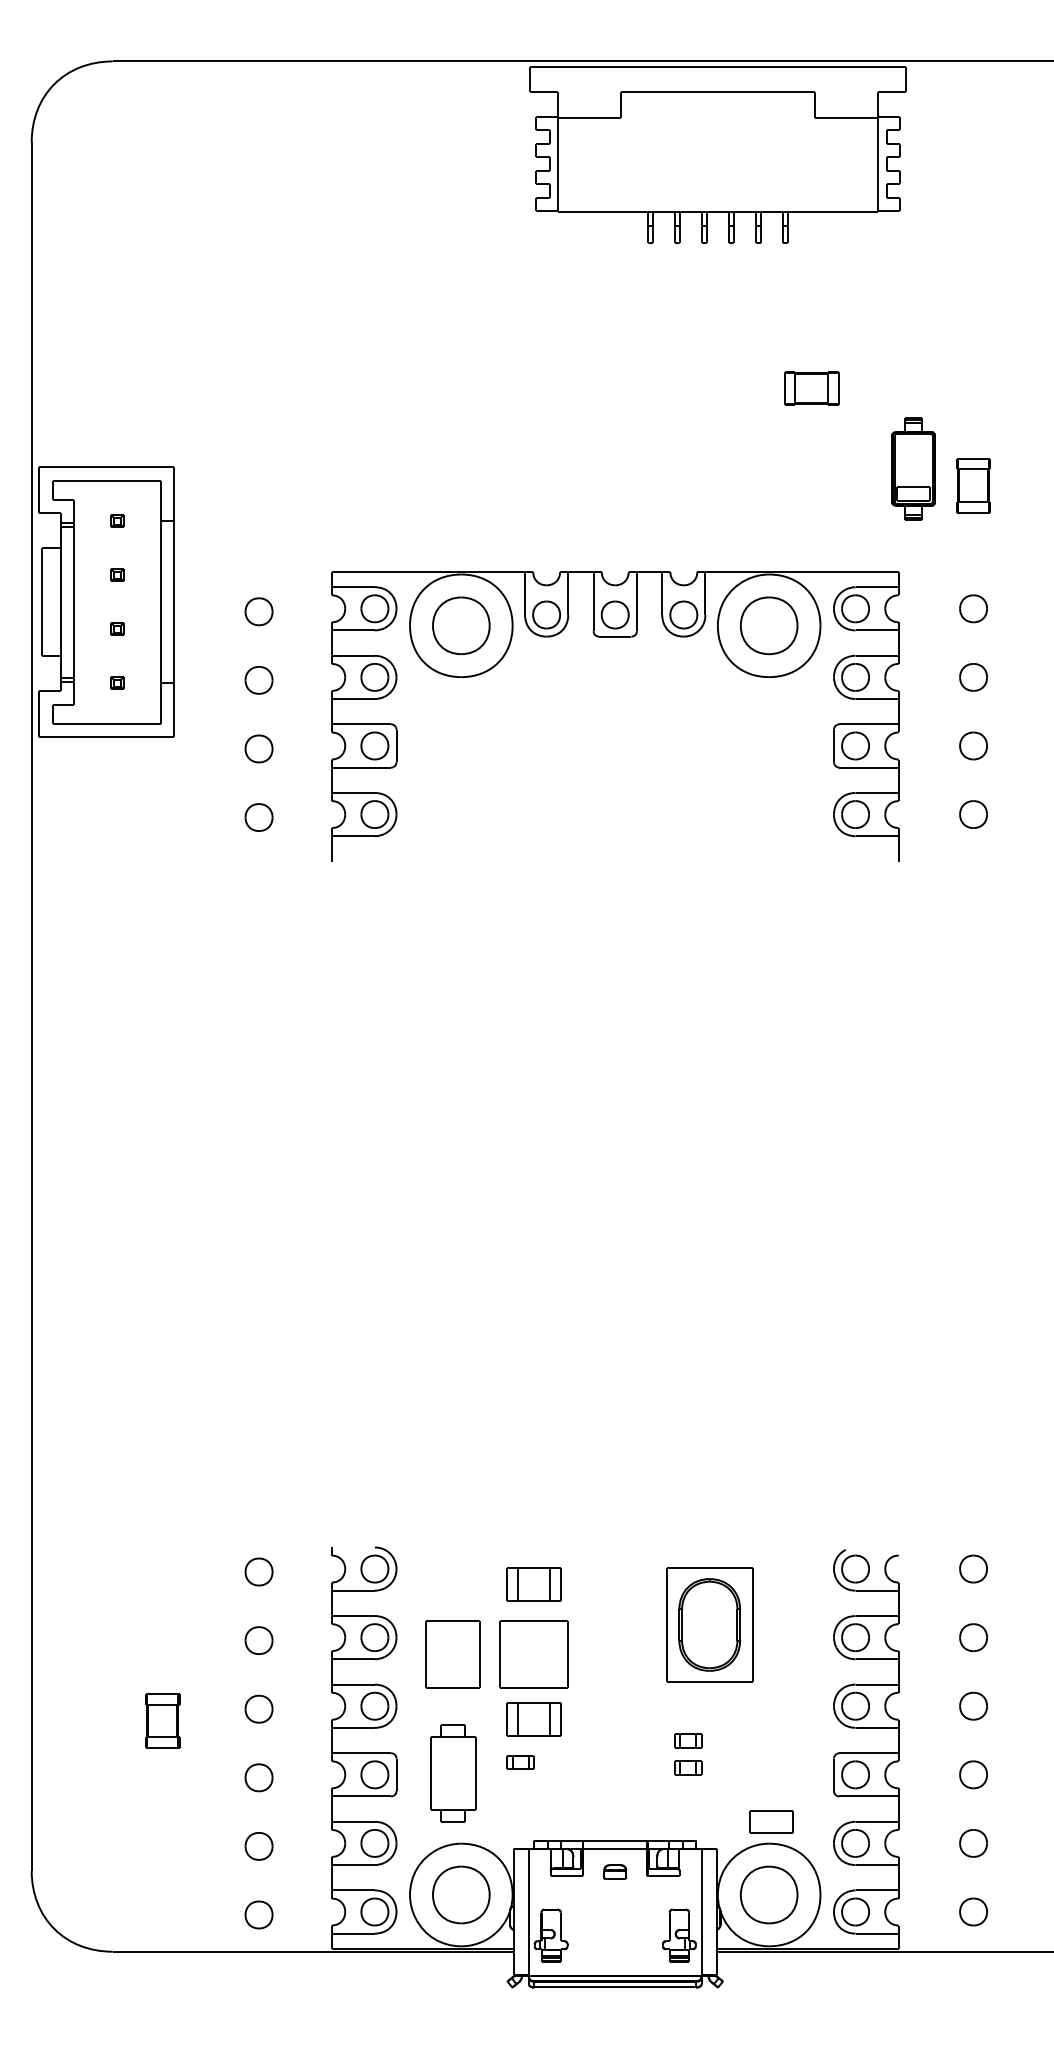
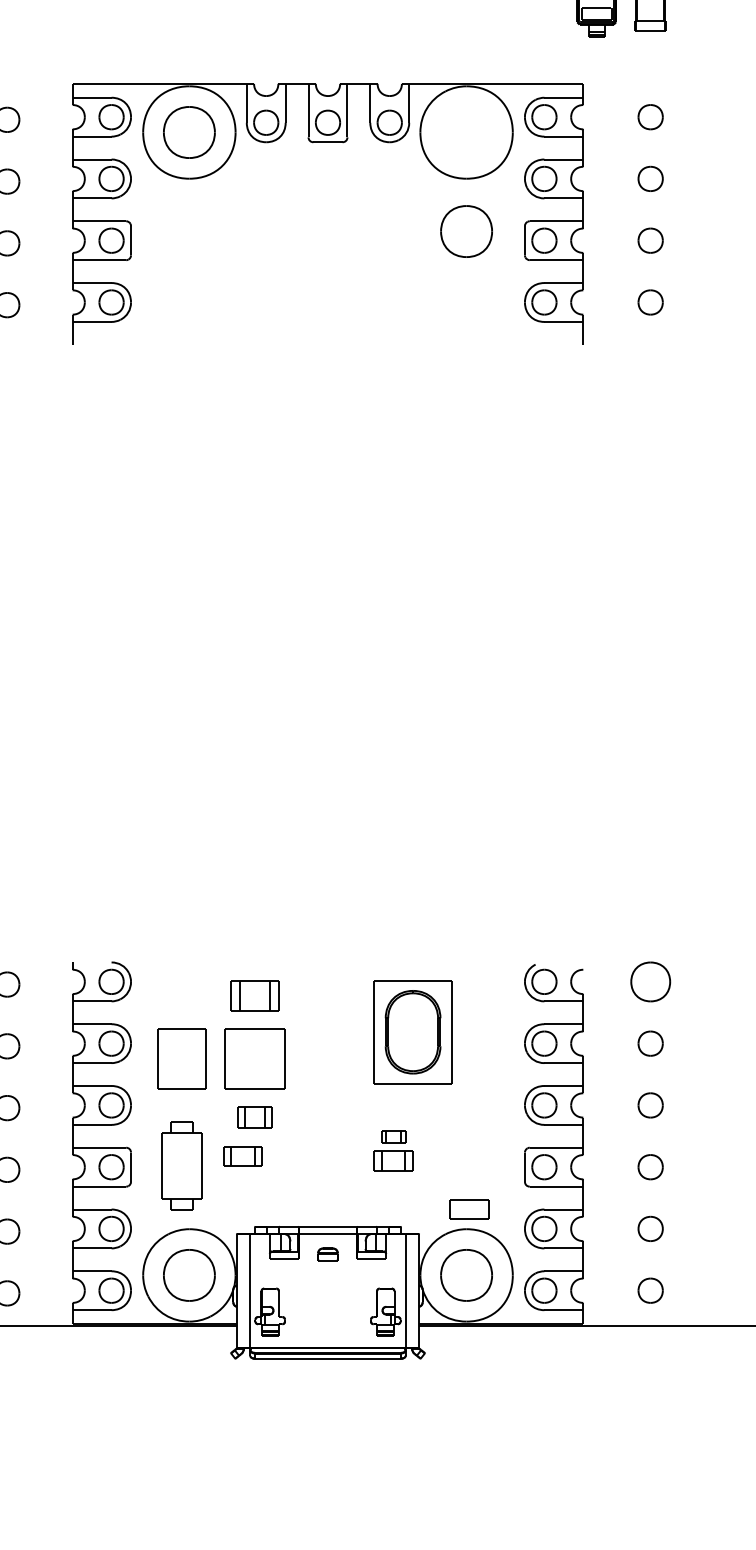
part: (768, 625) -> (466, 231), moved
part: (973, 1568) -> (650, 981), size x1.6
part: (533, 1719) -> (254, 1117), size x0.7
part: (520, 1762) -> (242, 1156), size x1.6
part: (688, 1767) -> (393, 1160), size x1.6

